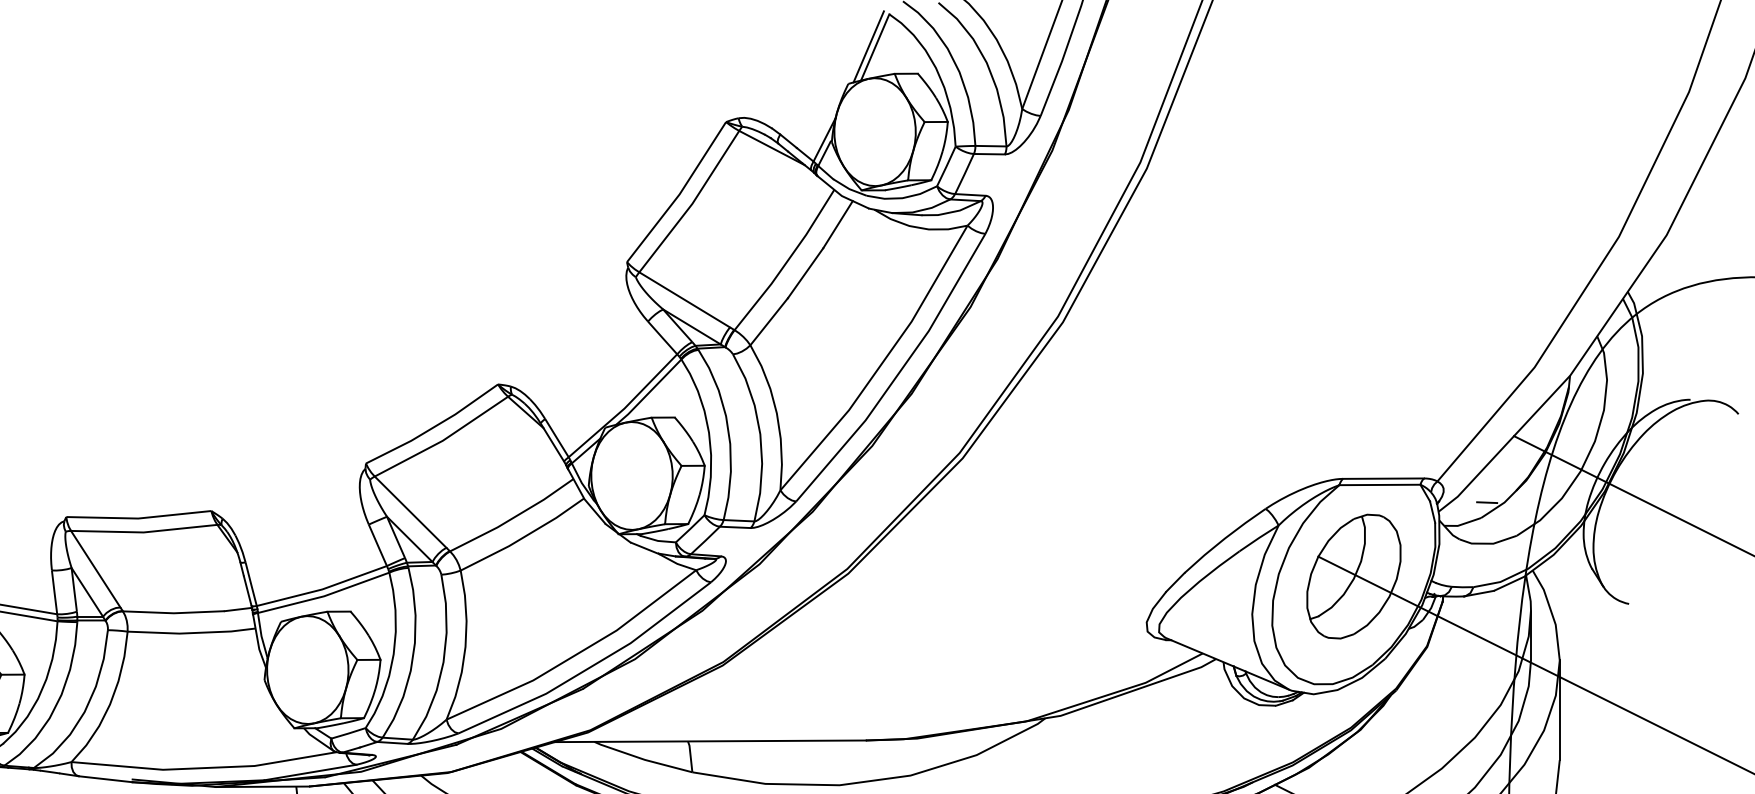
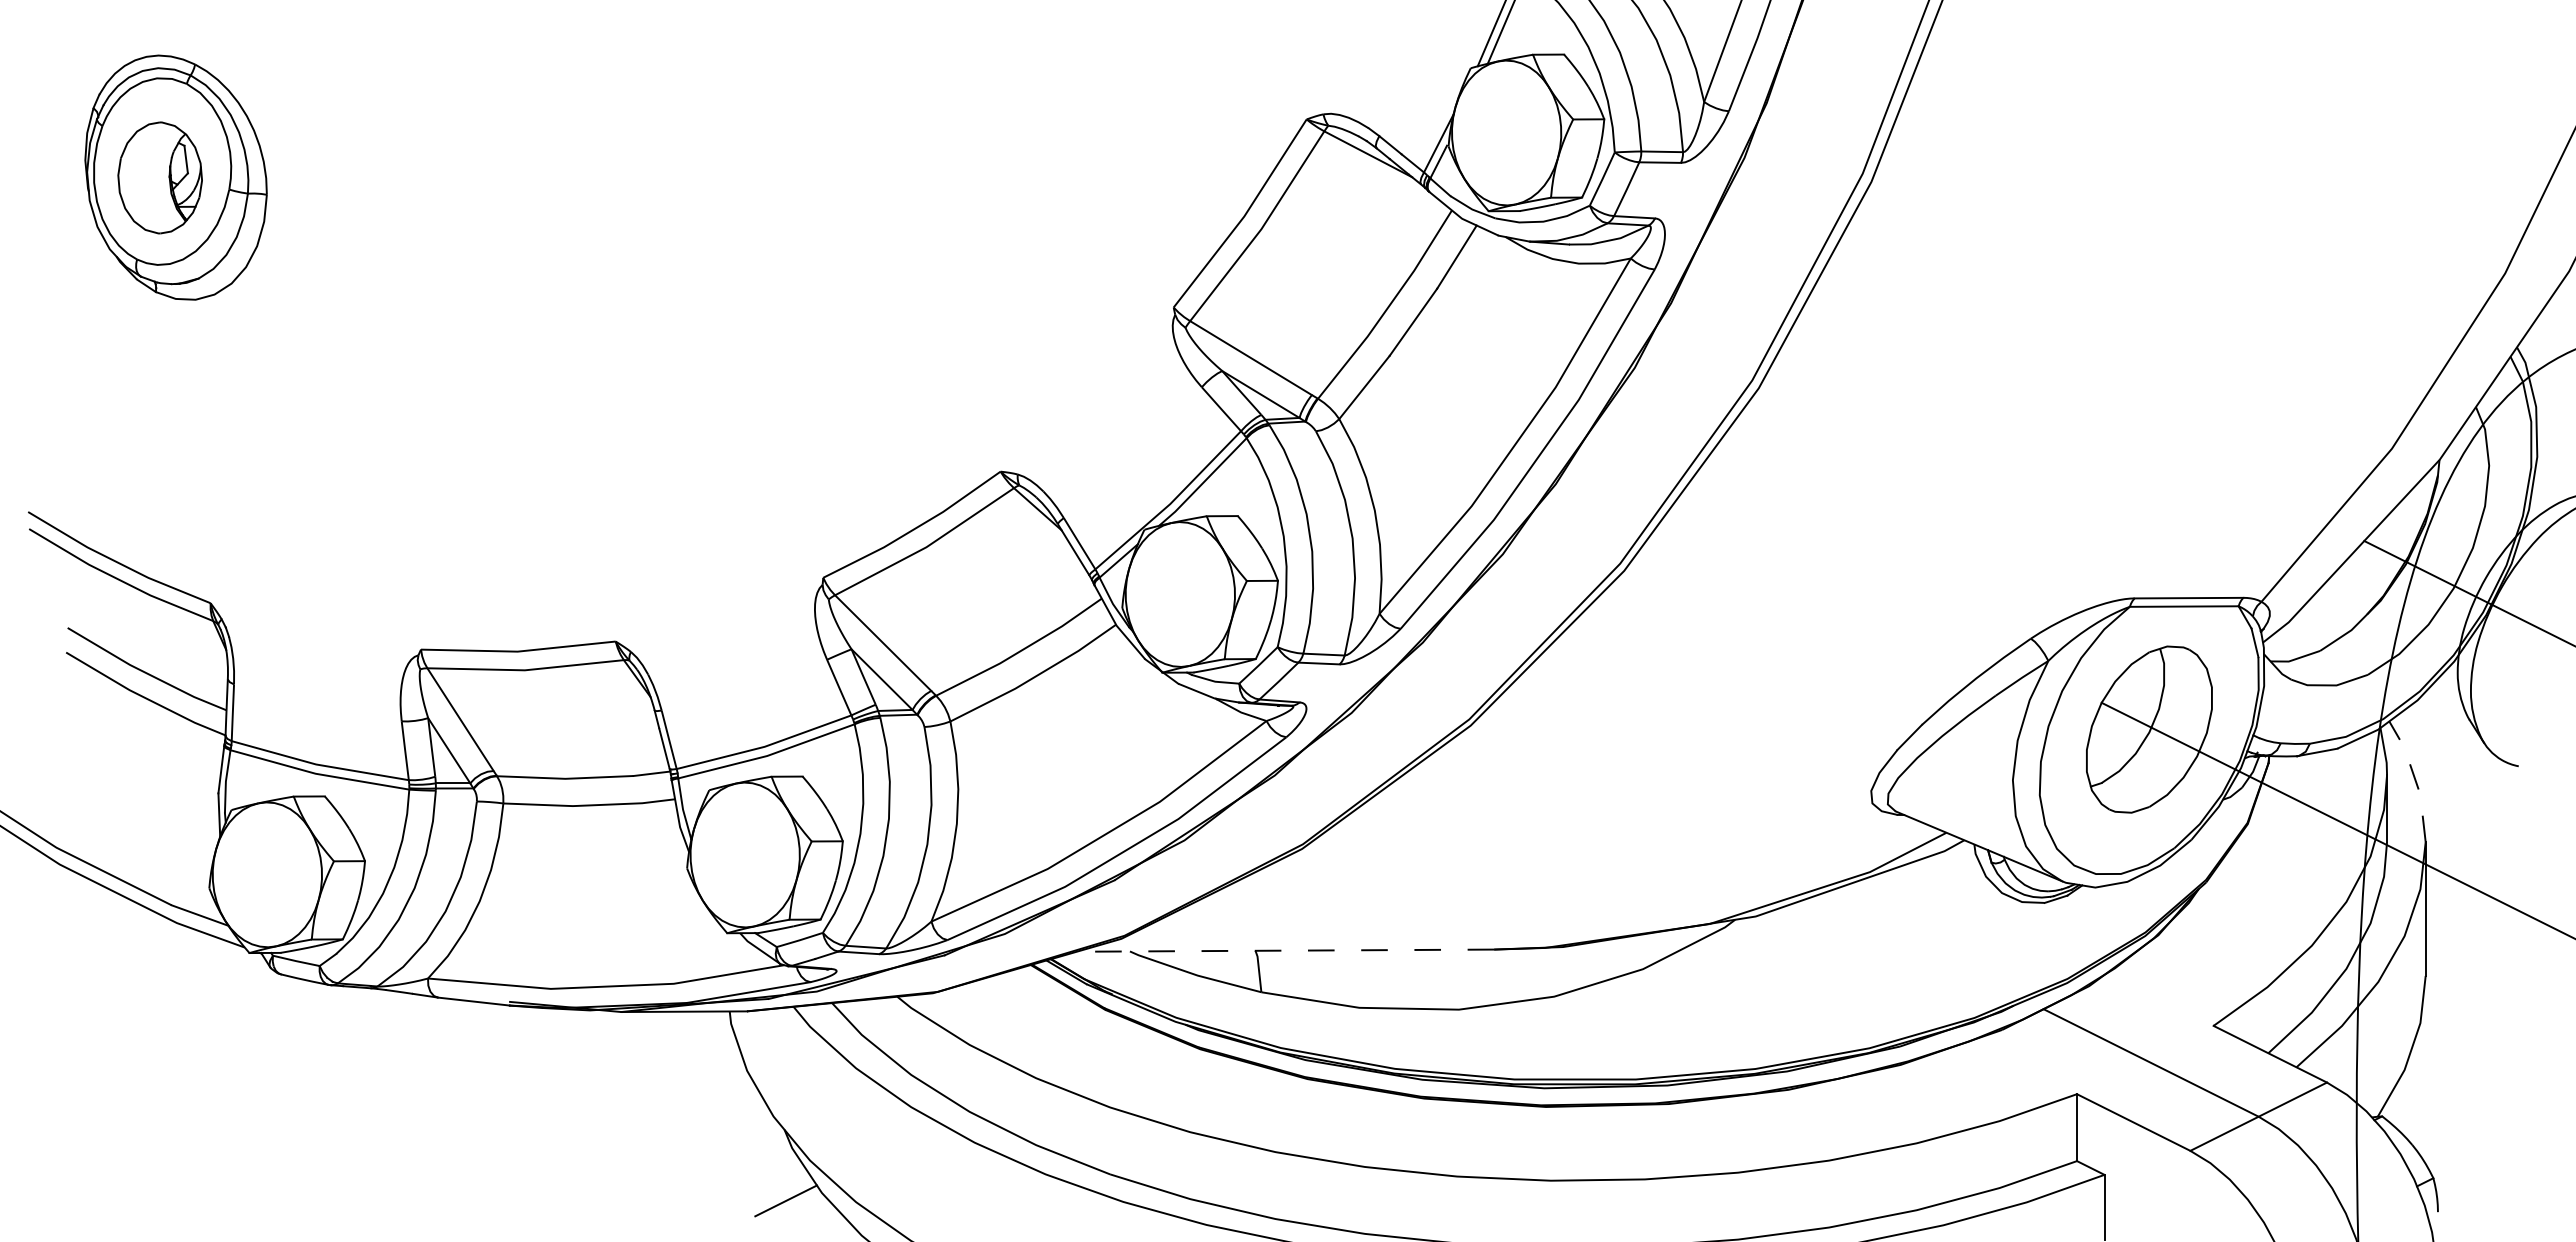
line: (1486, 502) -> (2327, 629), removed
line: (1552, 613) -> (2415, 779), solid -> dashed
line: (710, 741) -> (1285, 950), solid -> dashed

